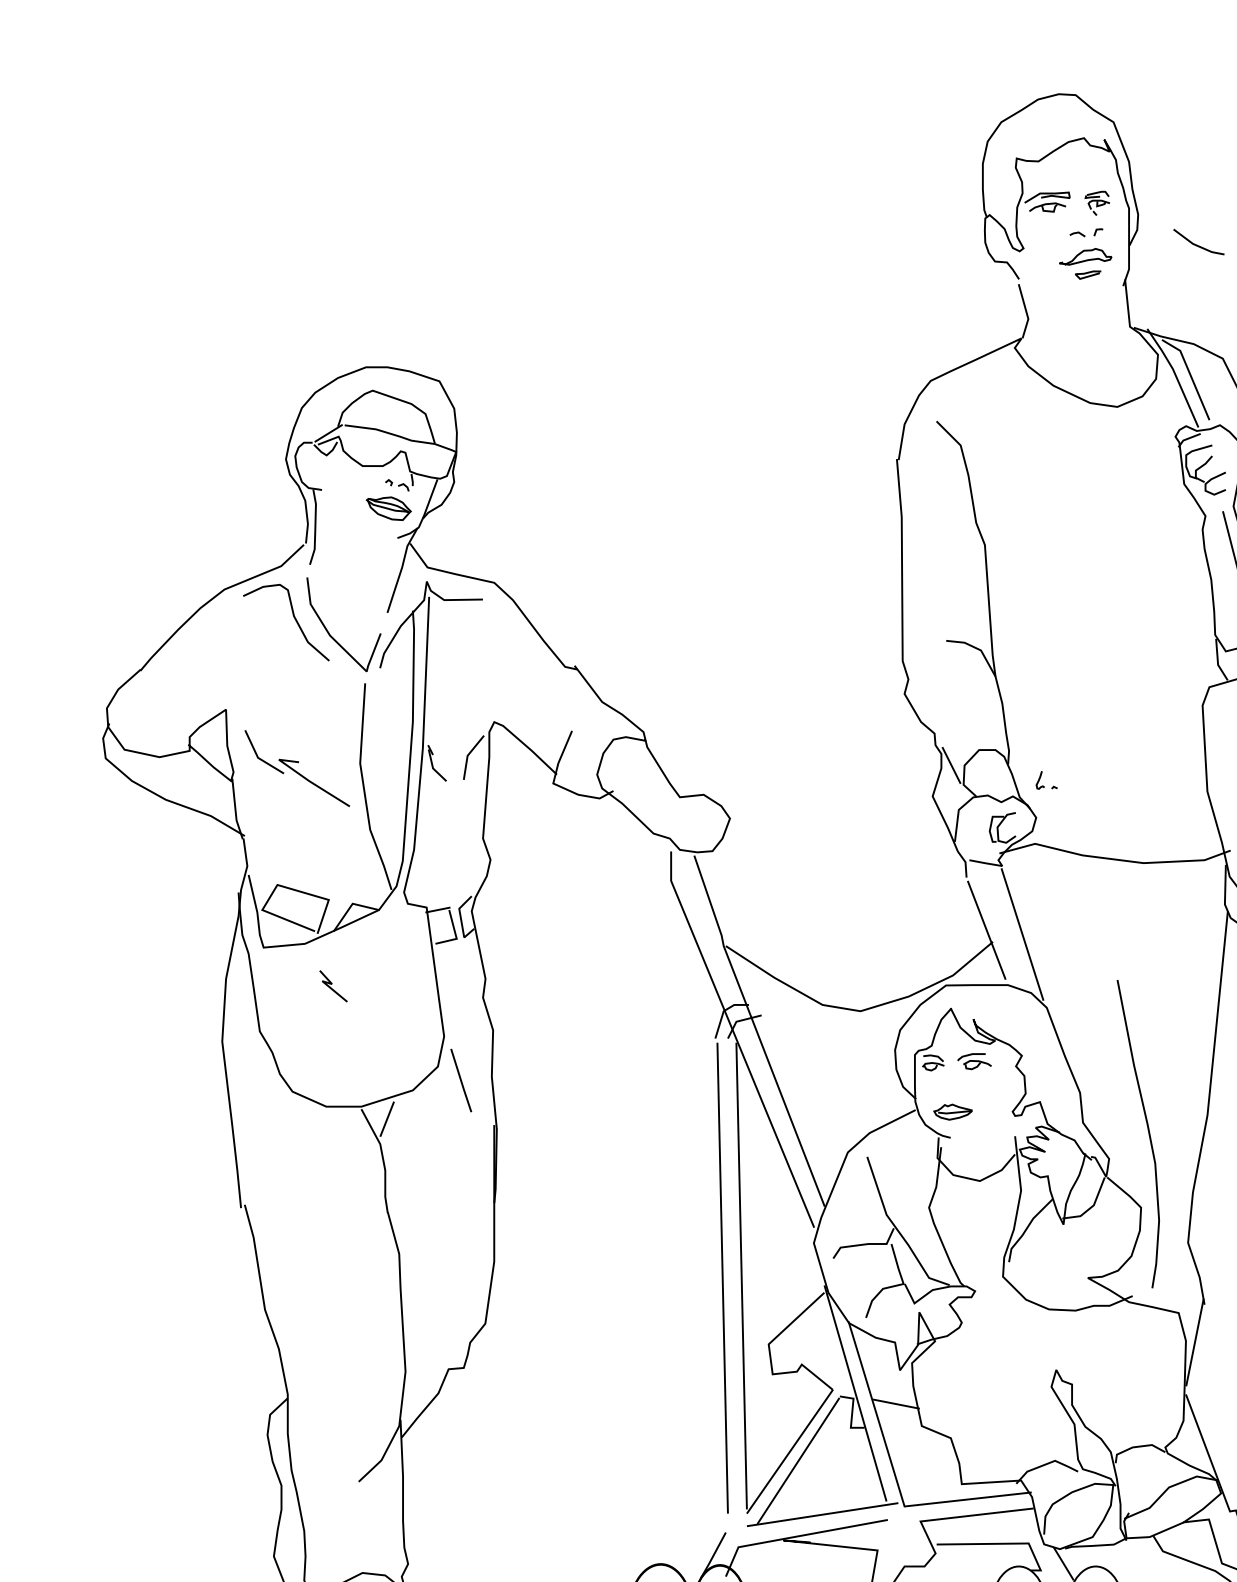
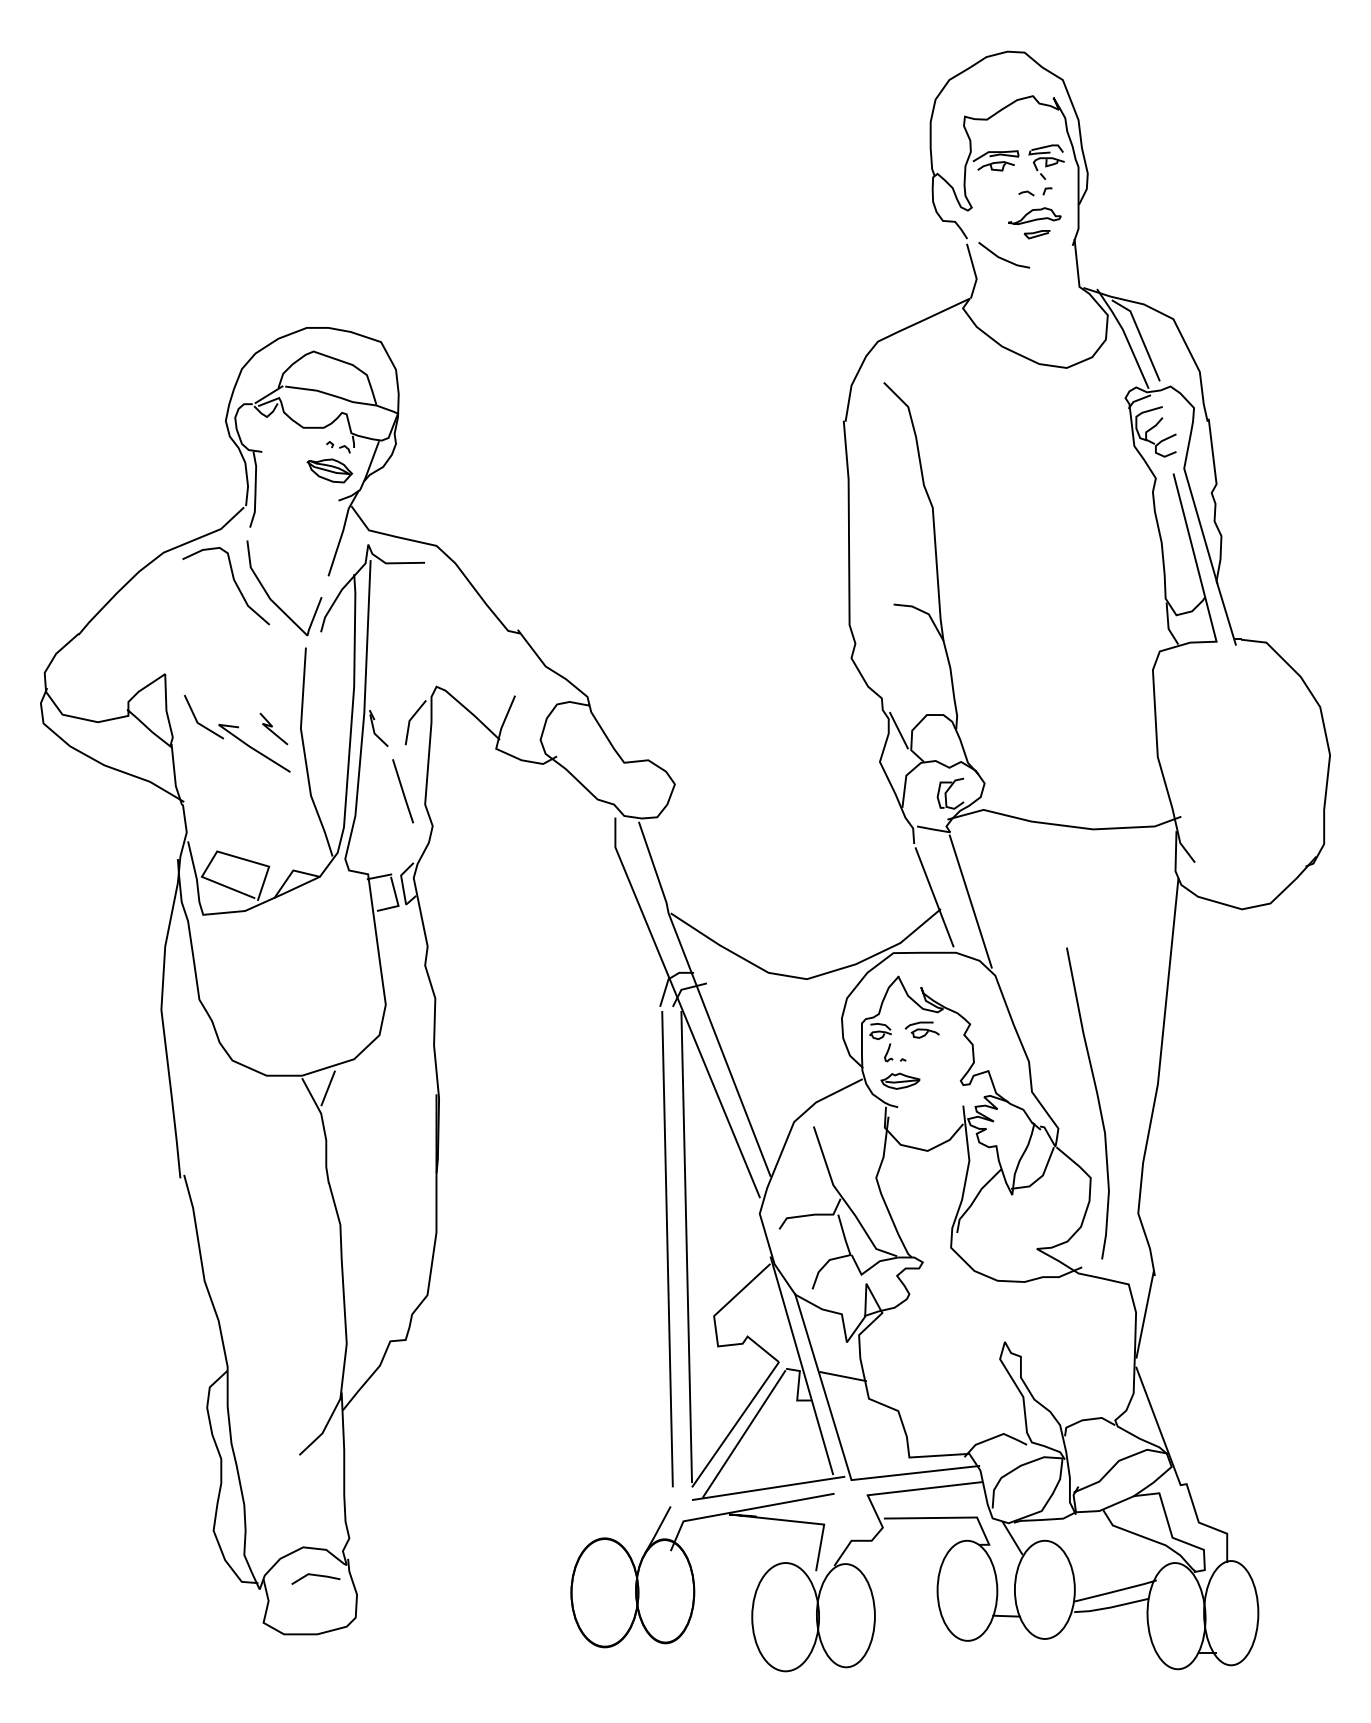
part: (1097, 202) -> (1046, 161), size x1.43
line: (1197, 244) -> (1002, 257), moved
part: (1041, 778) -> (889, 1050), moved
line: (332, 984) -> (272, 727), moved
line: (461, 1080) -> (403, 791), moved

